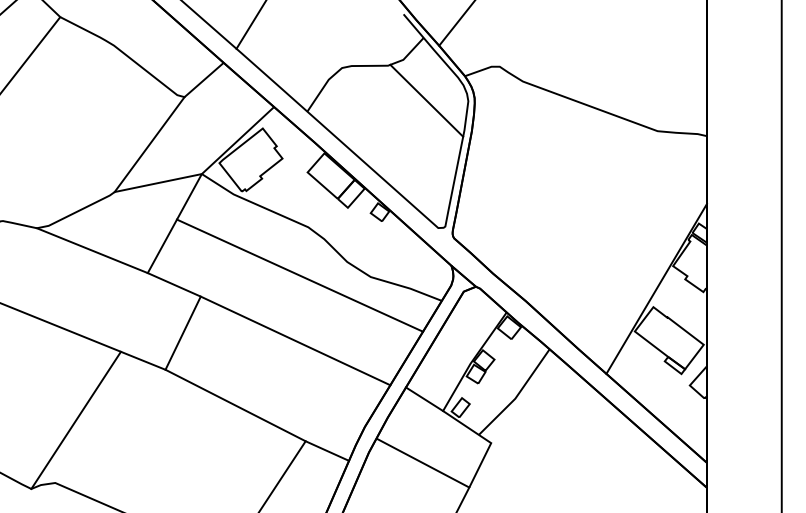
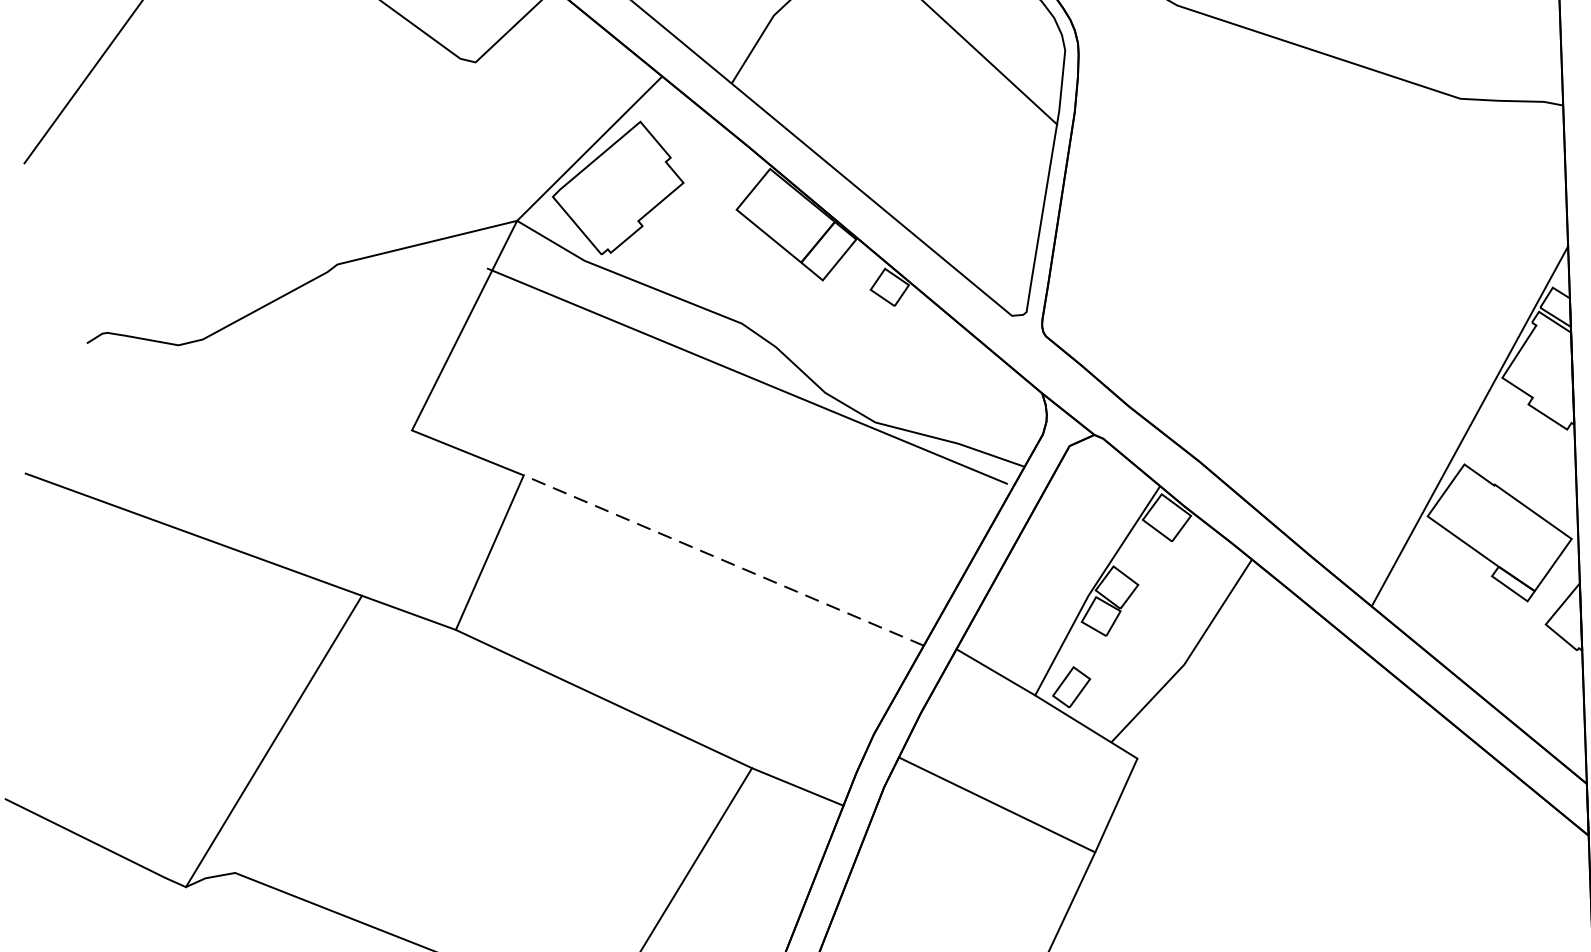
line: (149, 144) -> (406, 163), removed
line: (91, 250) -> (293, 387), removed
line: (299, 275) -> (746, 375), moved
line: (295, 340) -> (723, 559), solid -> dashed

